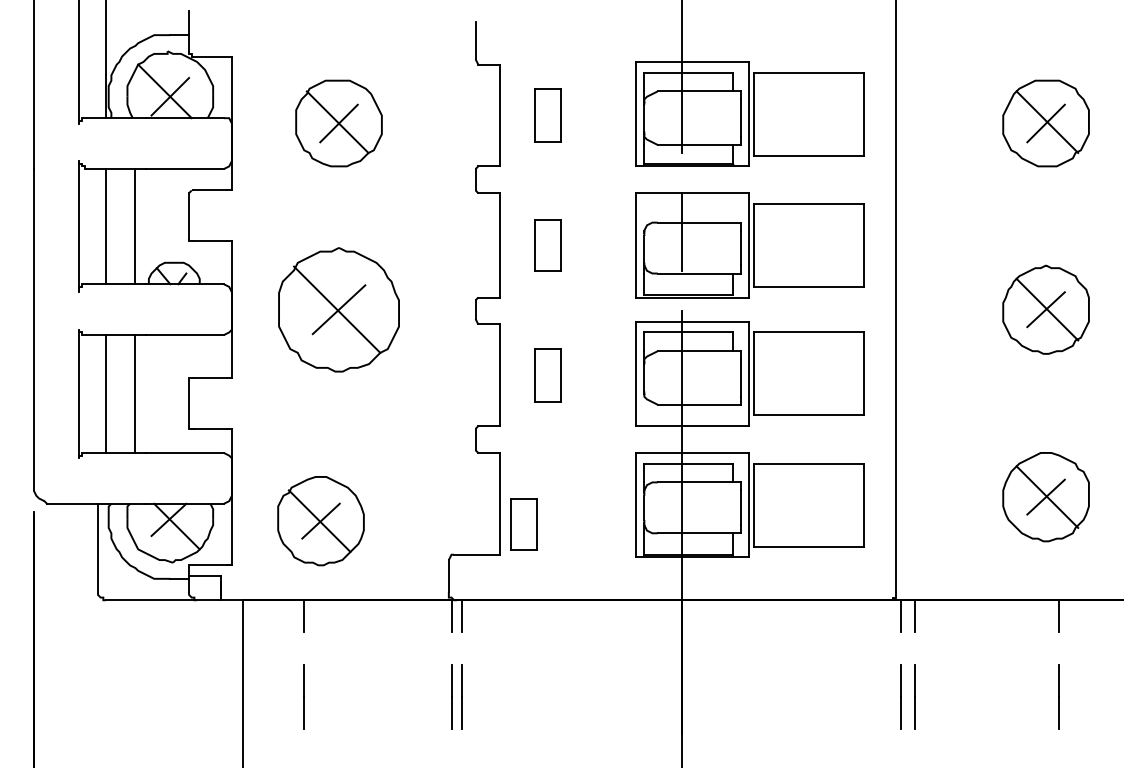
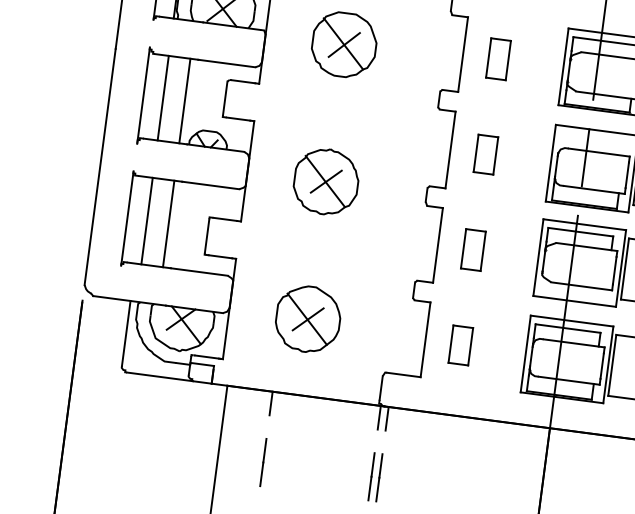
part: (338, 309) -> (325, 181), size x0.71
part: (320, 521) -> (307, 319), moved
part: (523, 524) -> (460, 345), moved

